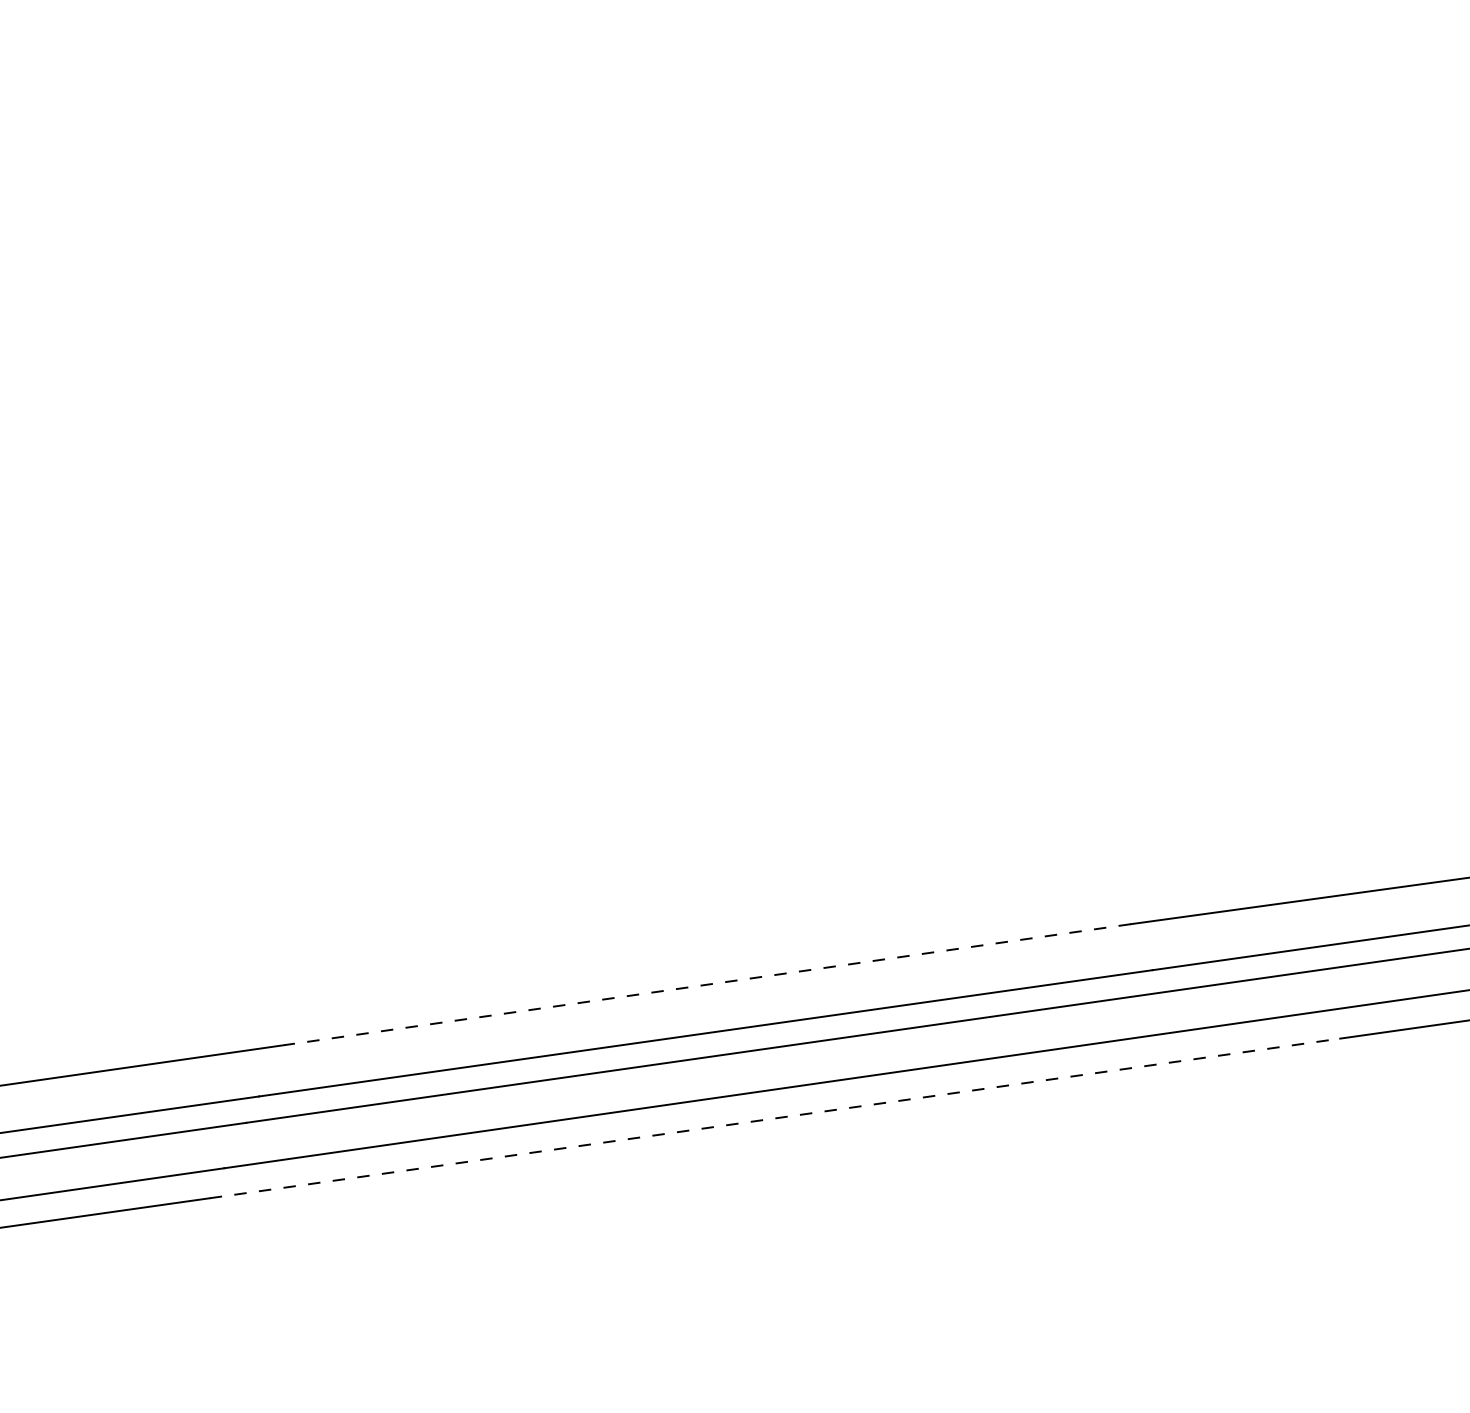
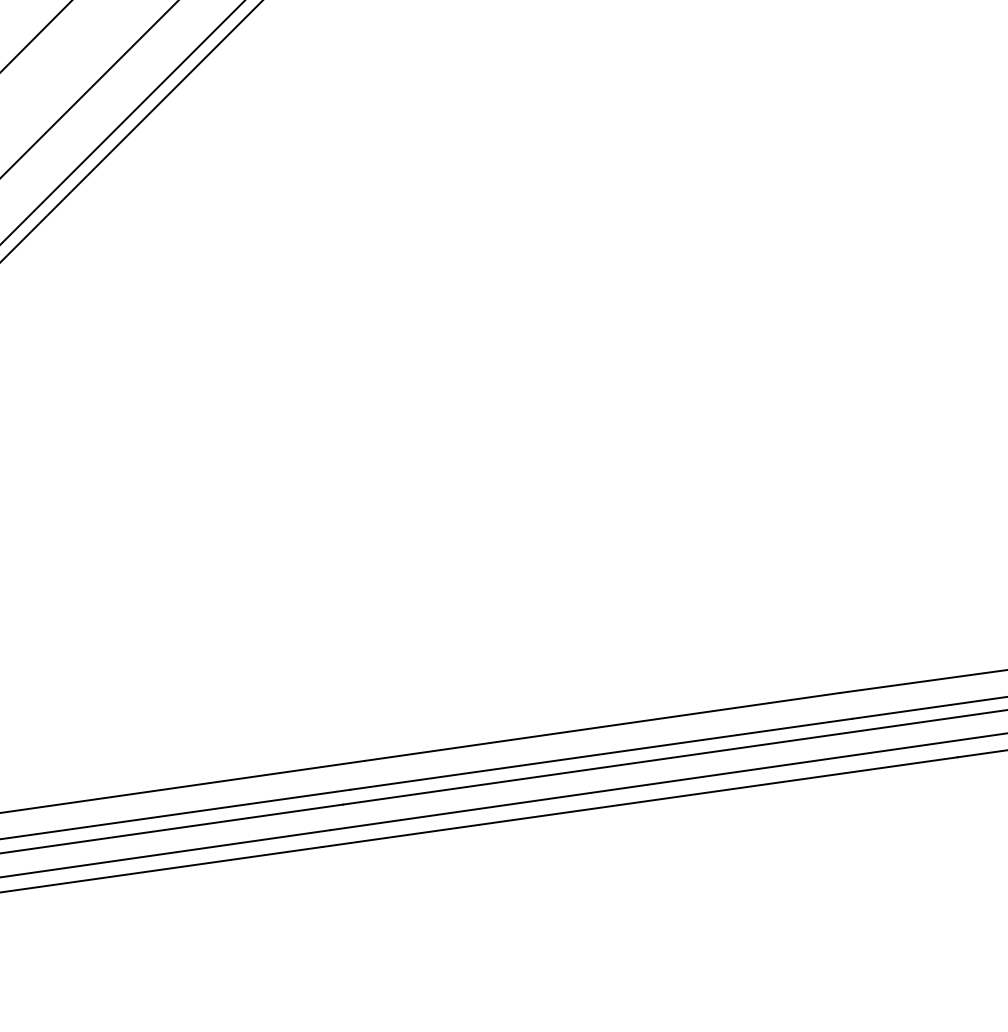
line: (706, 985) -> (601, 727), dashed -> solid
line: (775, 1119) -> (640, 802), dashed -> solid

